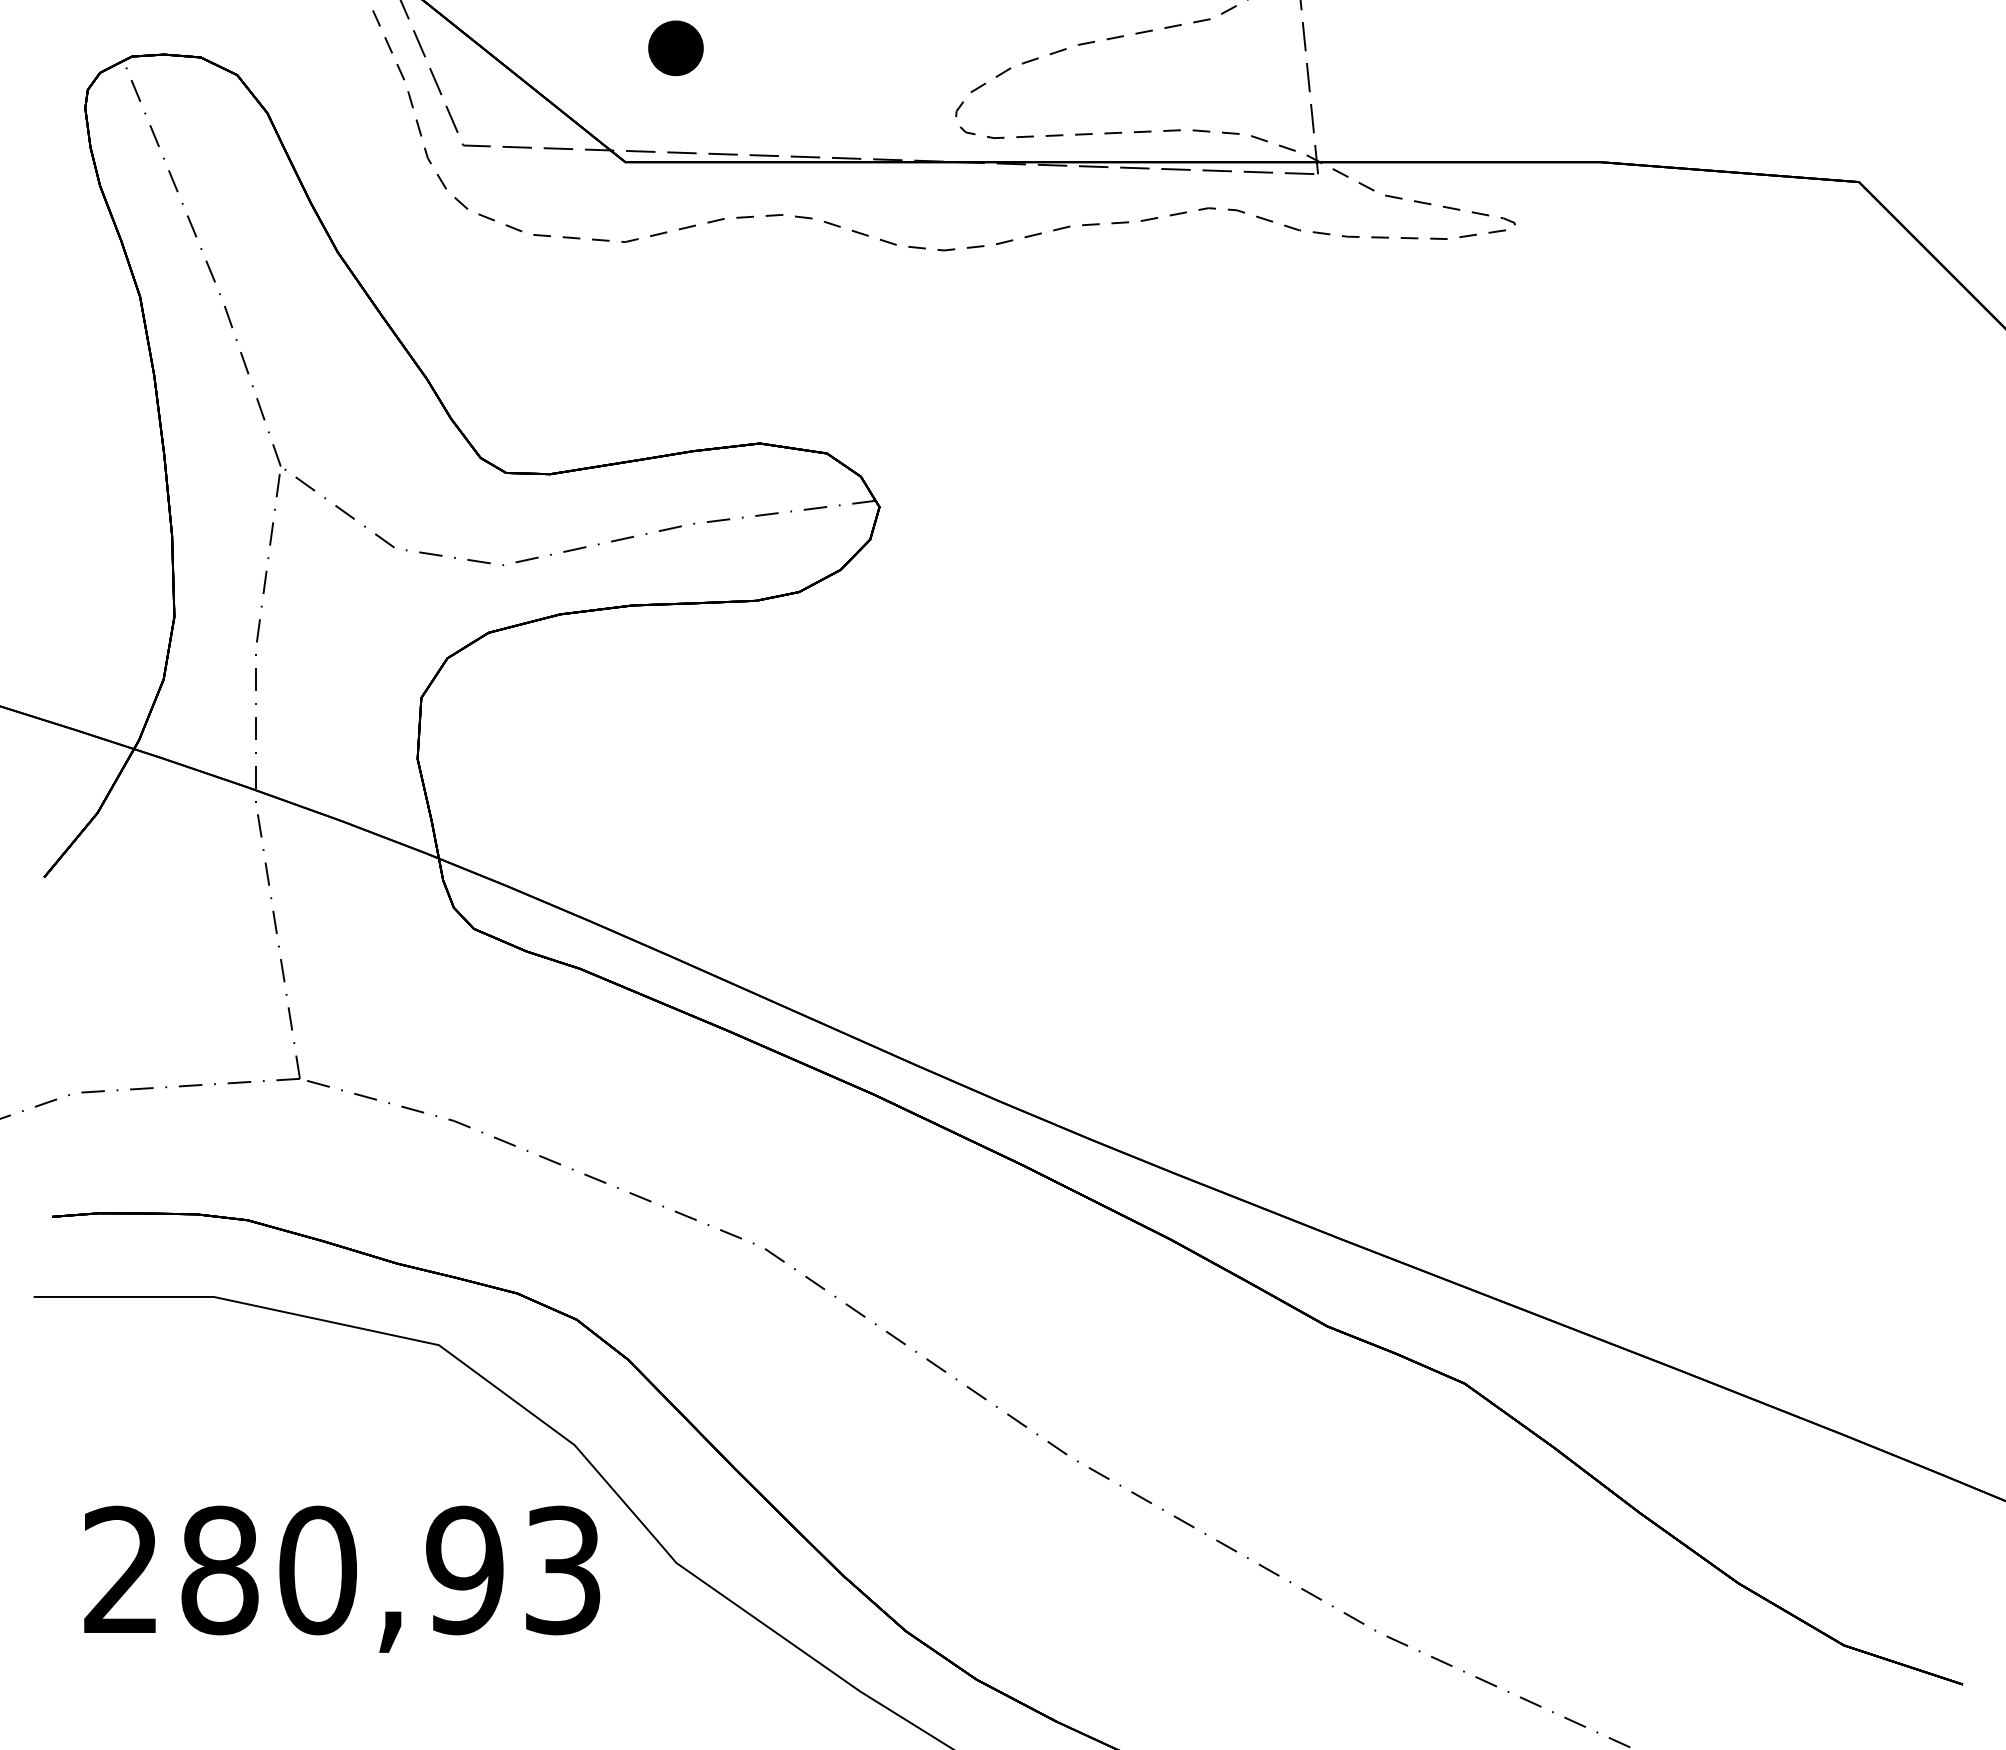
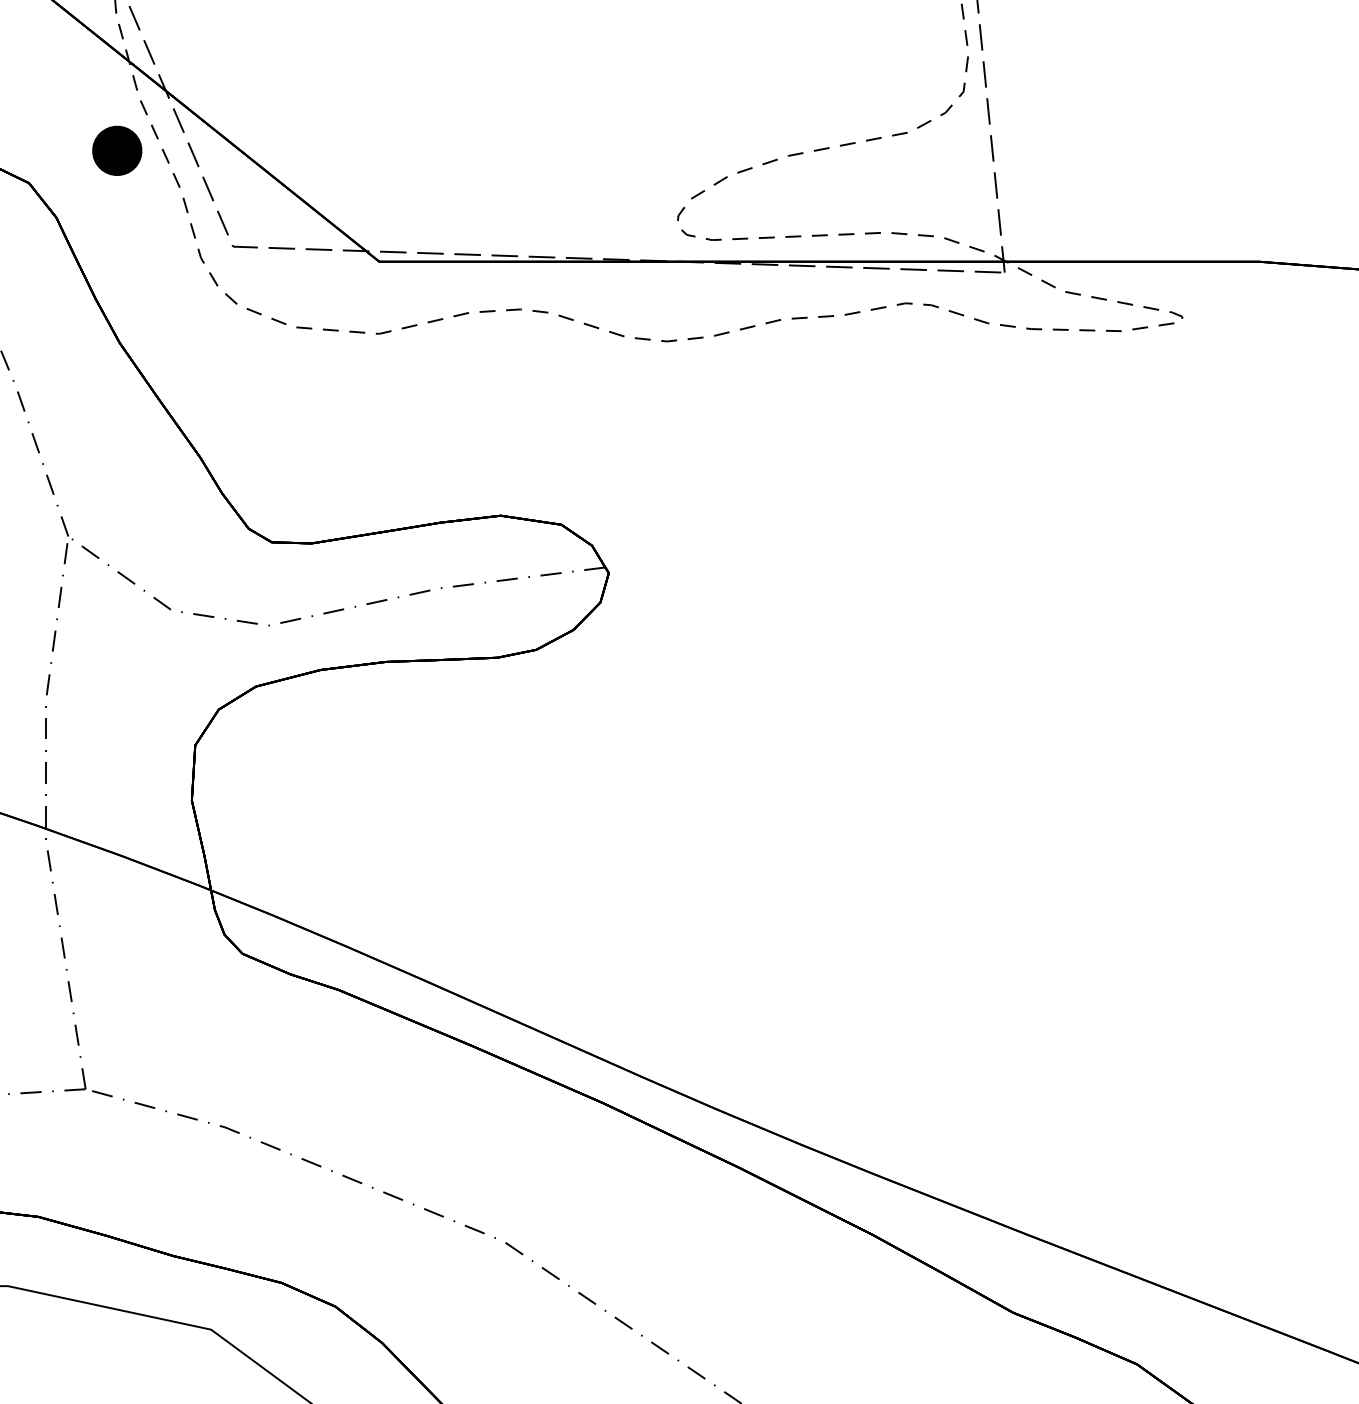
part: (675, 48) -> (116, 151), moved

